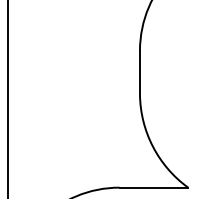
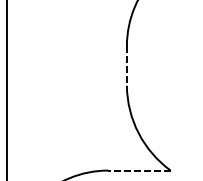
line: (139, 72) -> (126, 65), solid -> dashed
line: (153, 187) -> (139, 170), solid -> dashed

